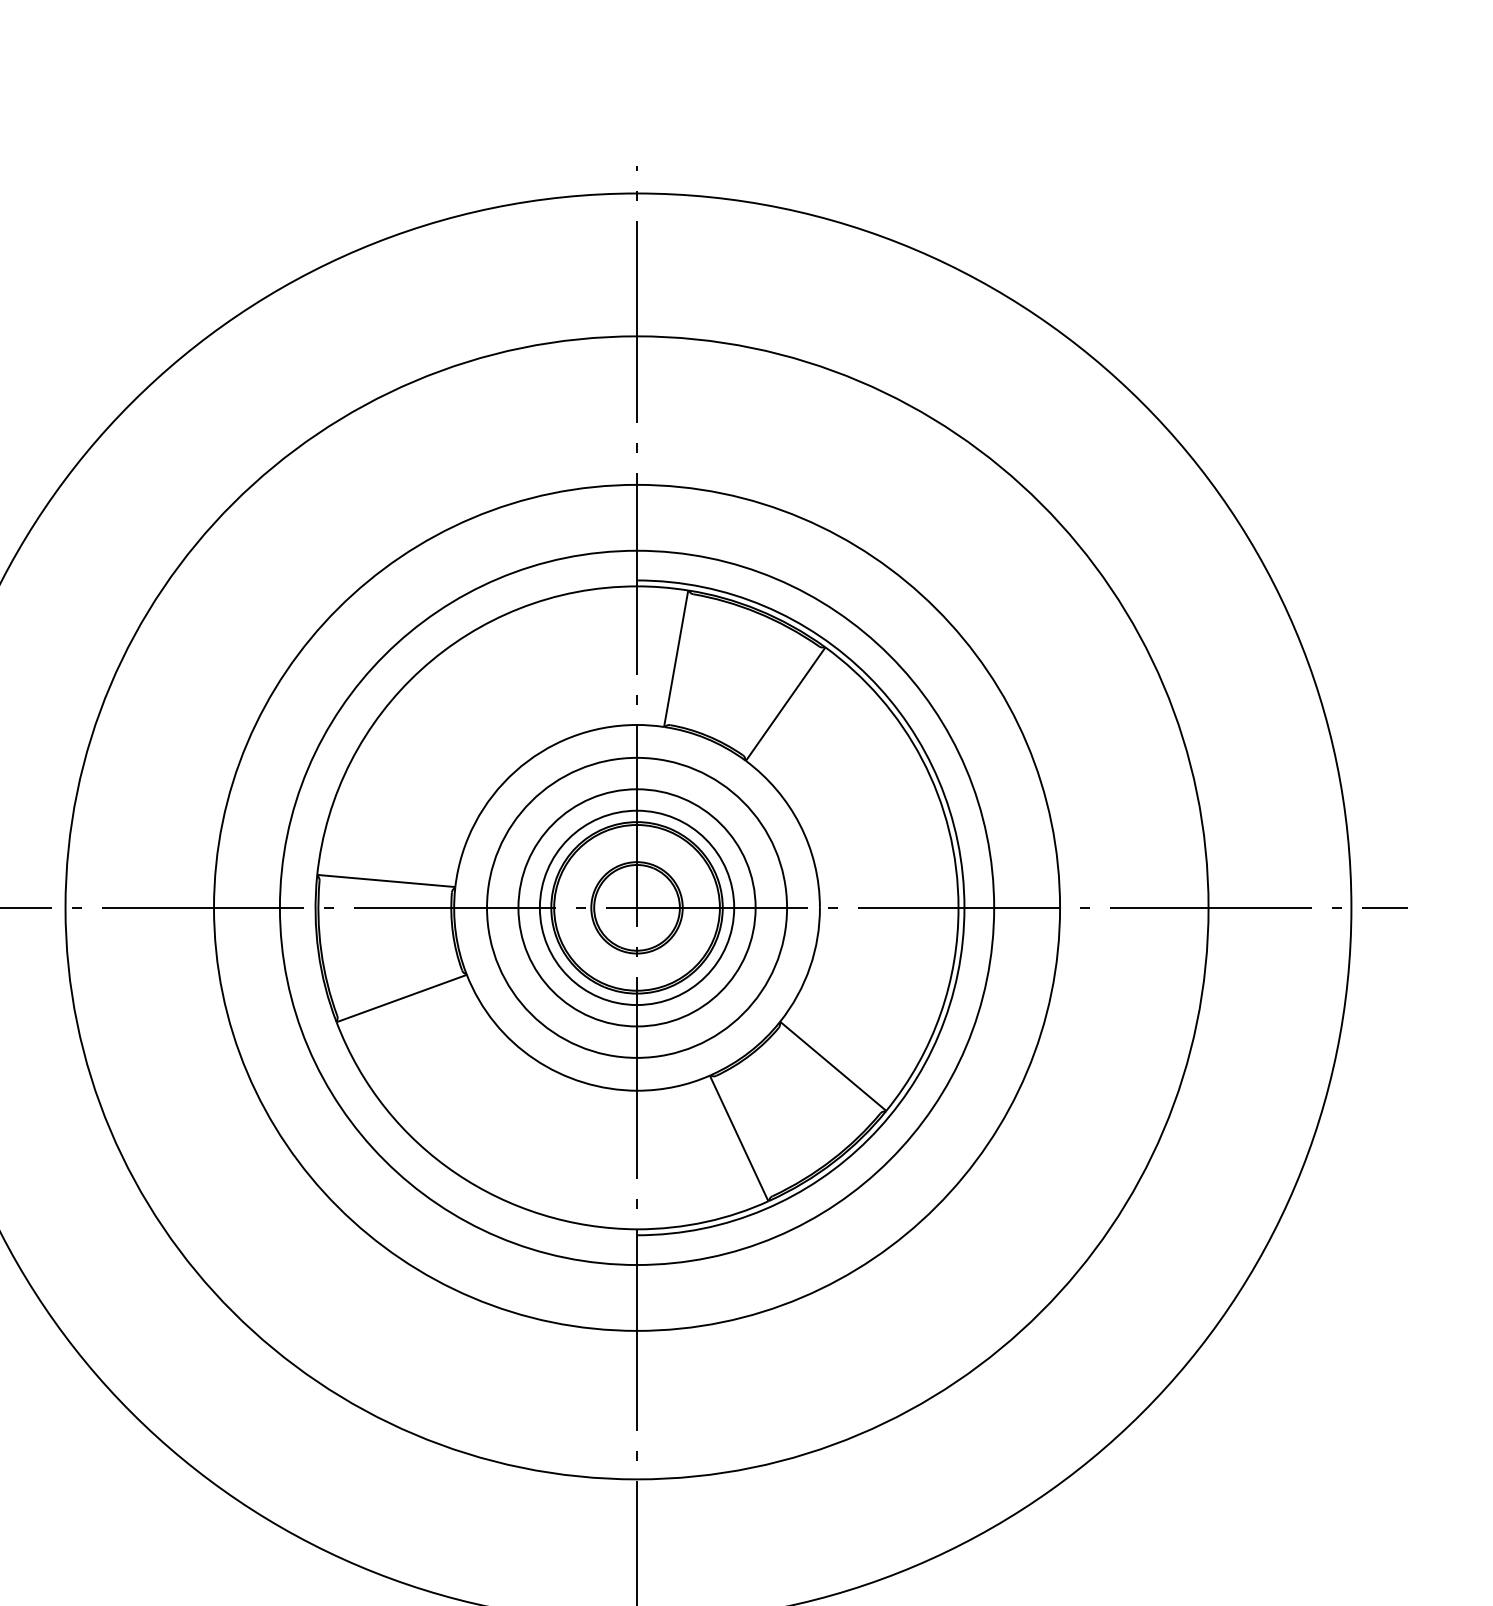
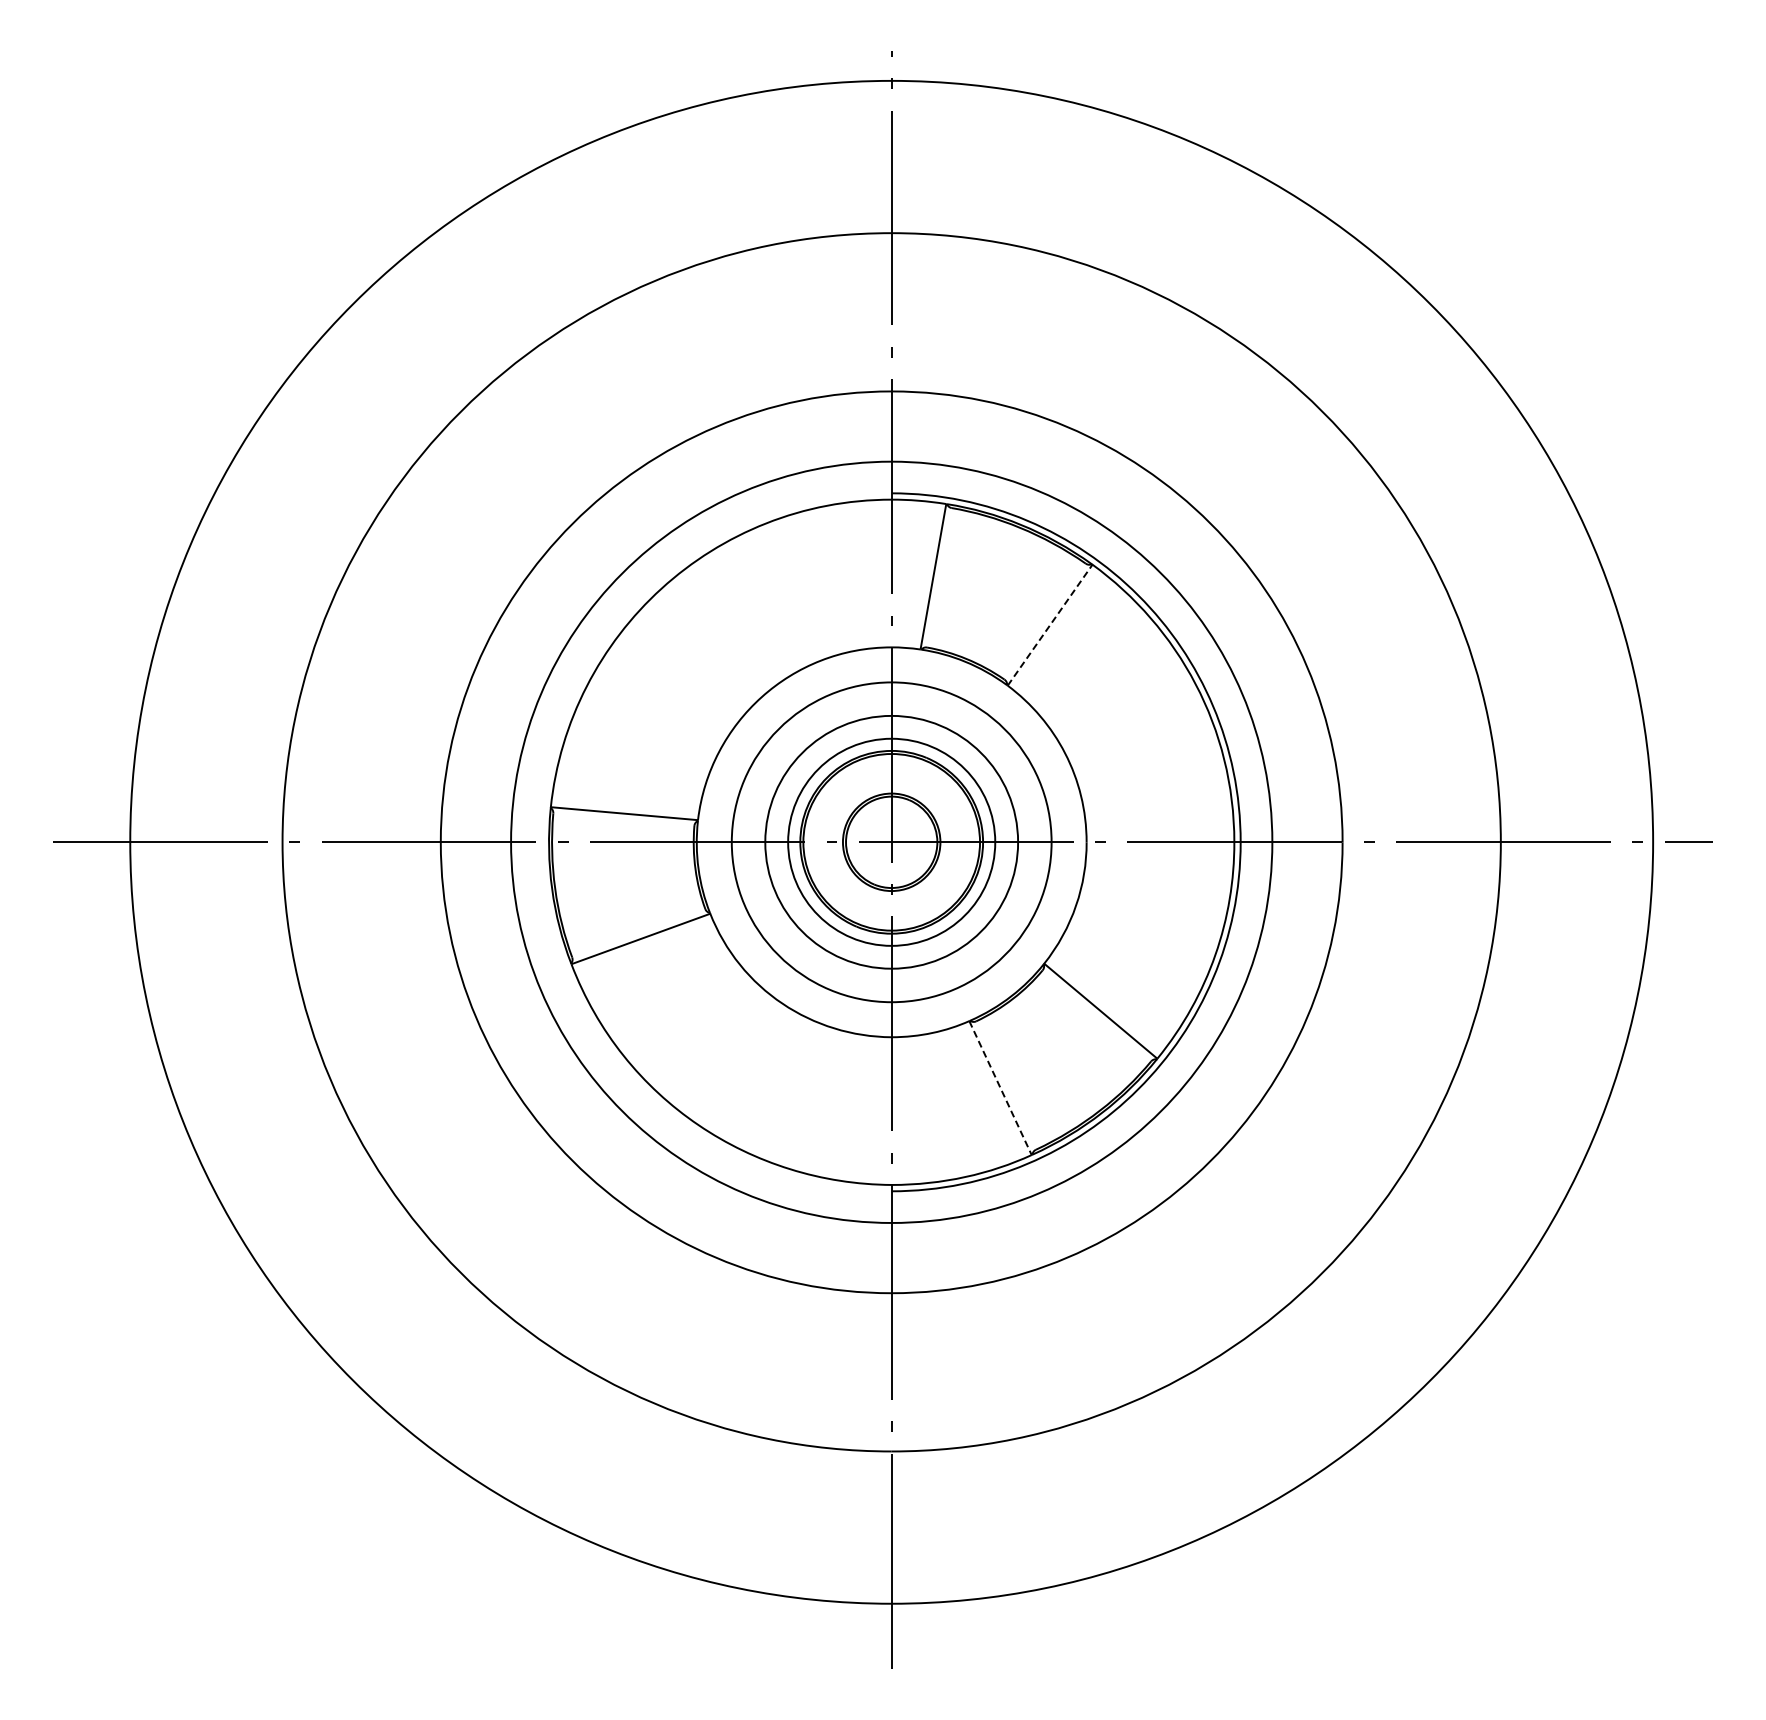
line: (786, 704) -> (1050, 625), solid -> dashed
line: (739, 1138) -> (1000, 1088), solid -> dashed

